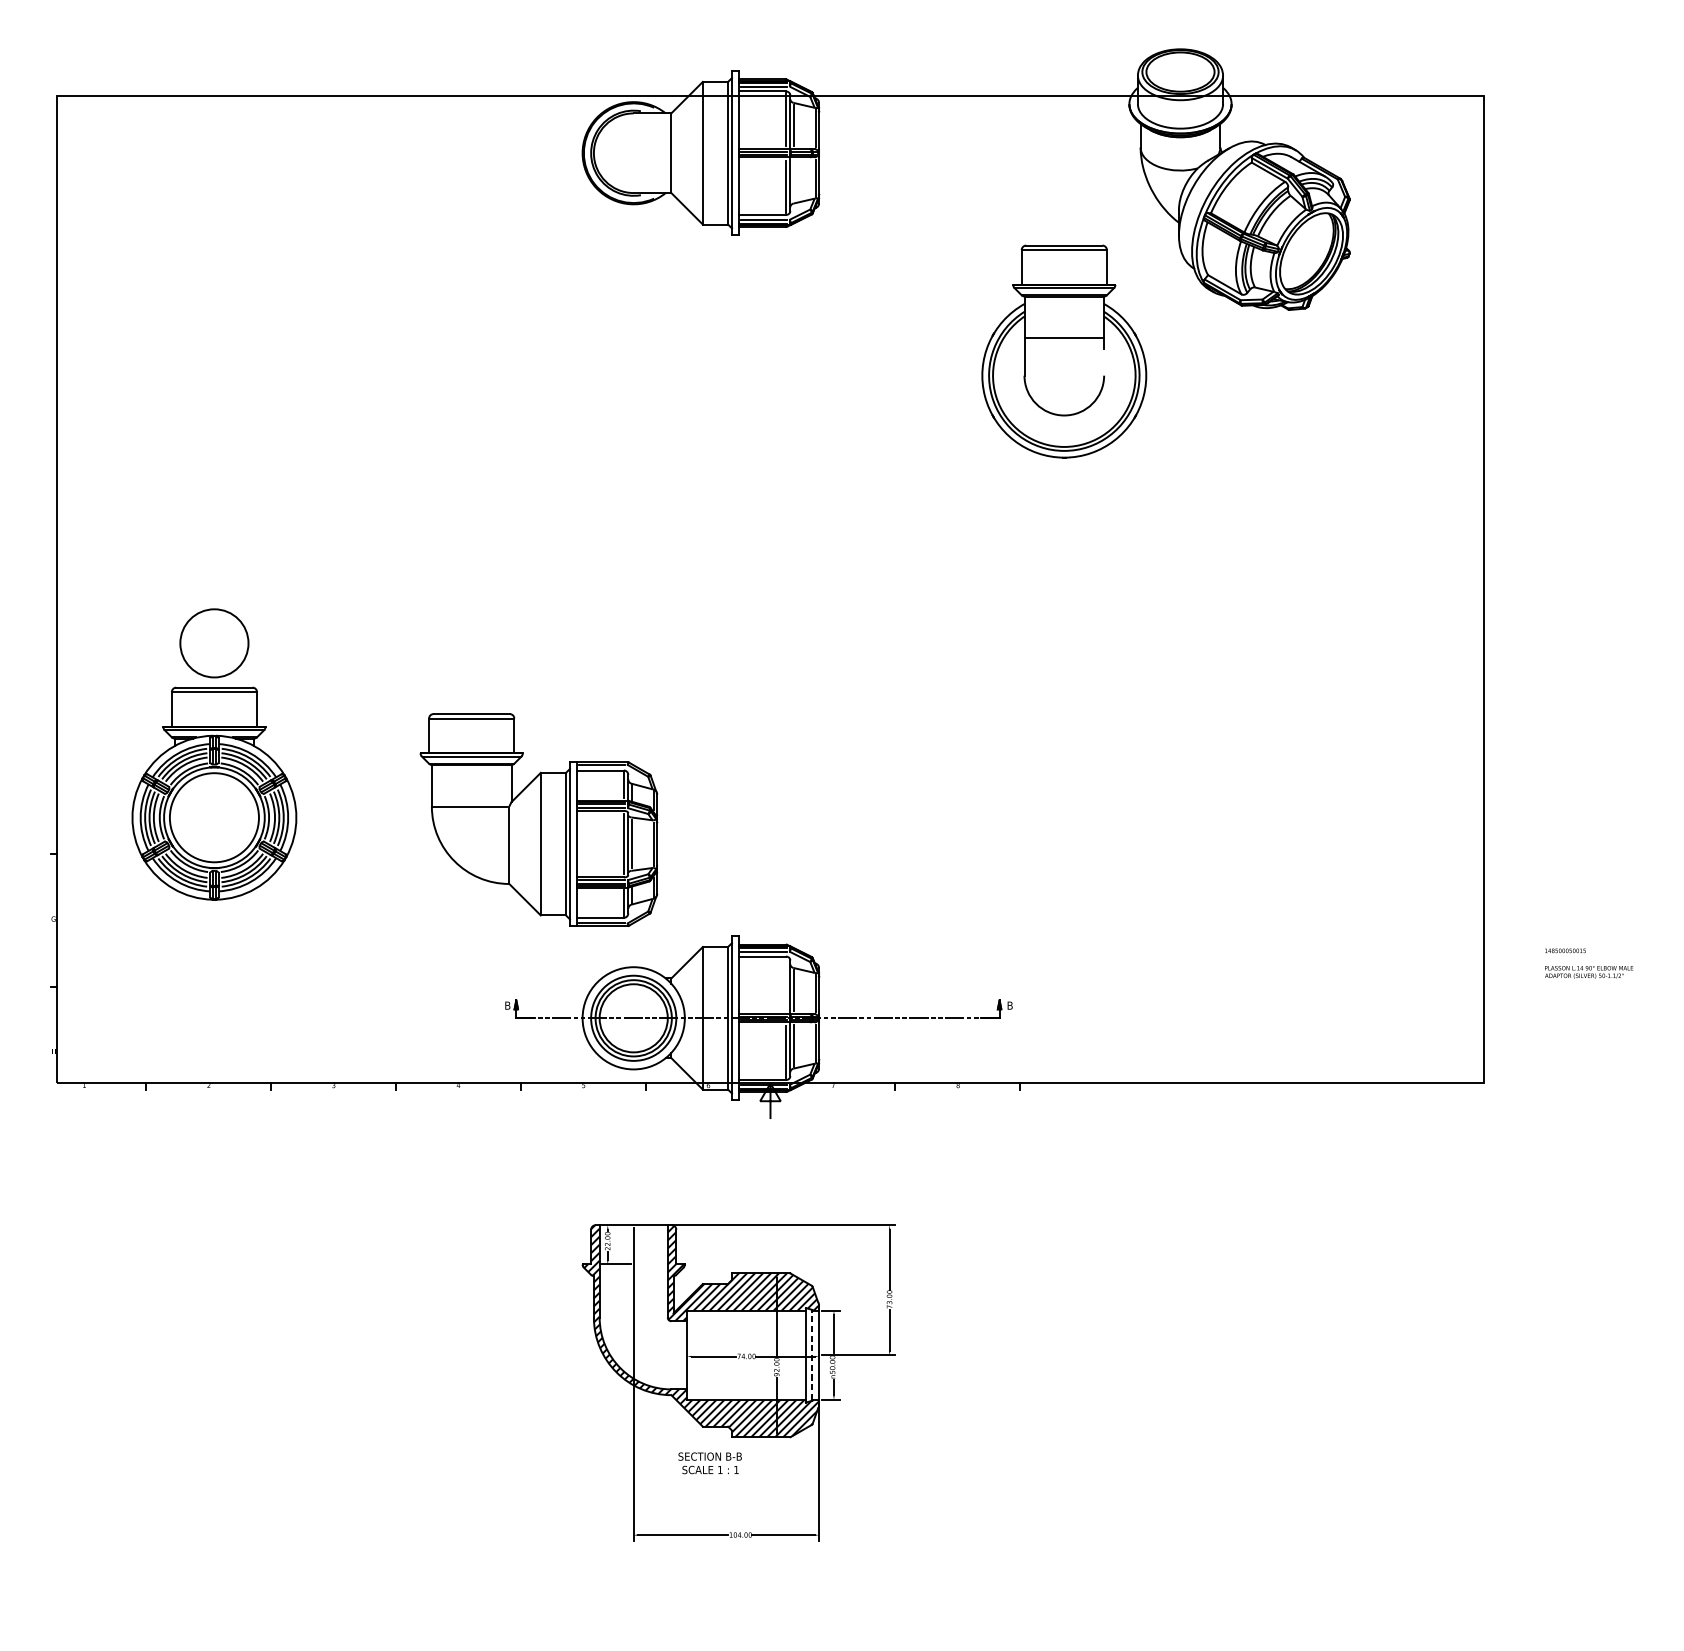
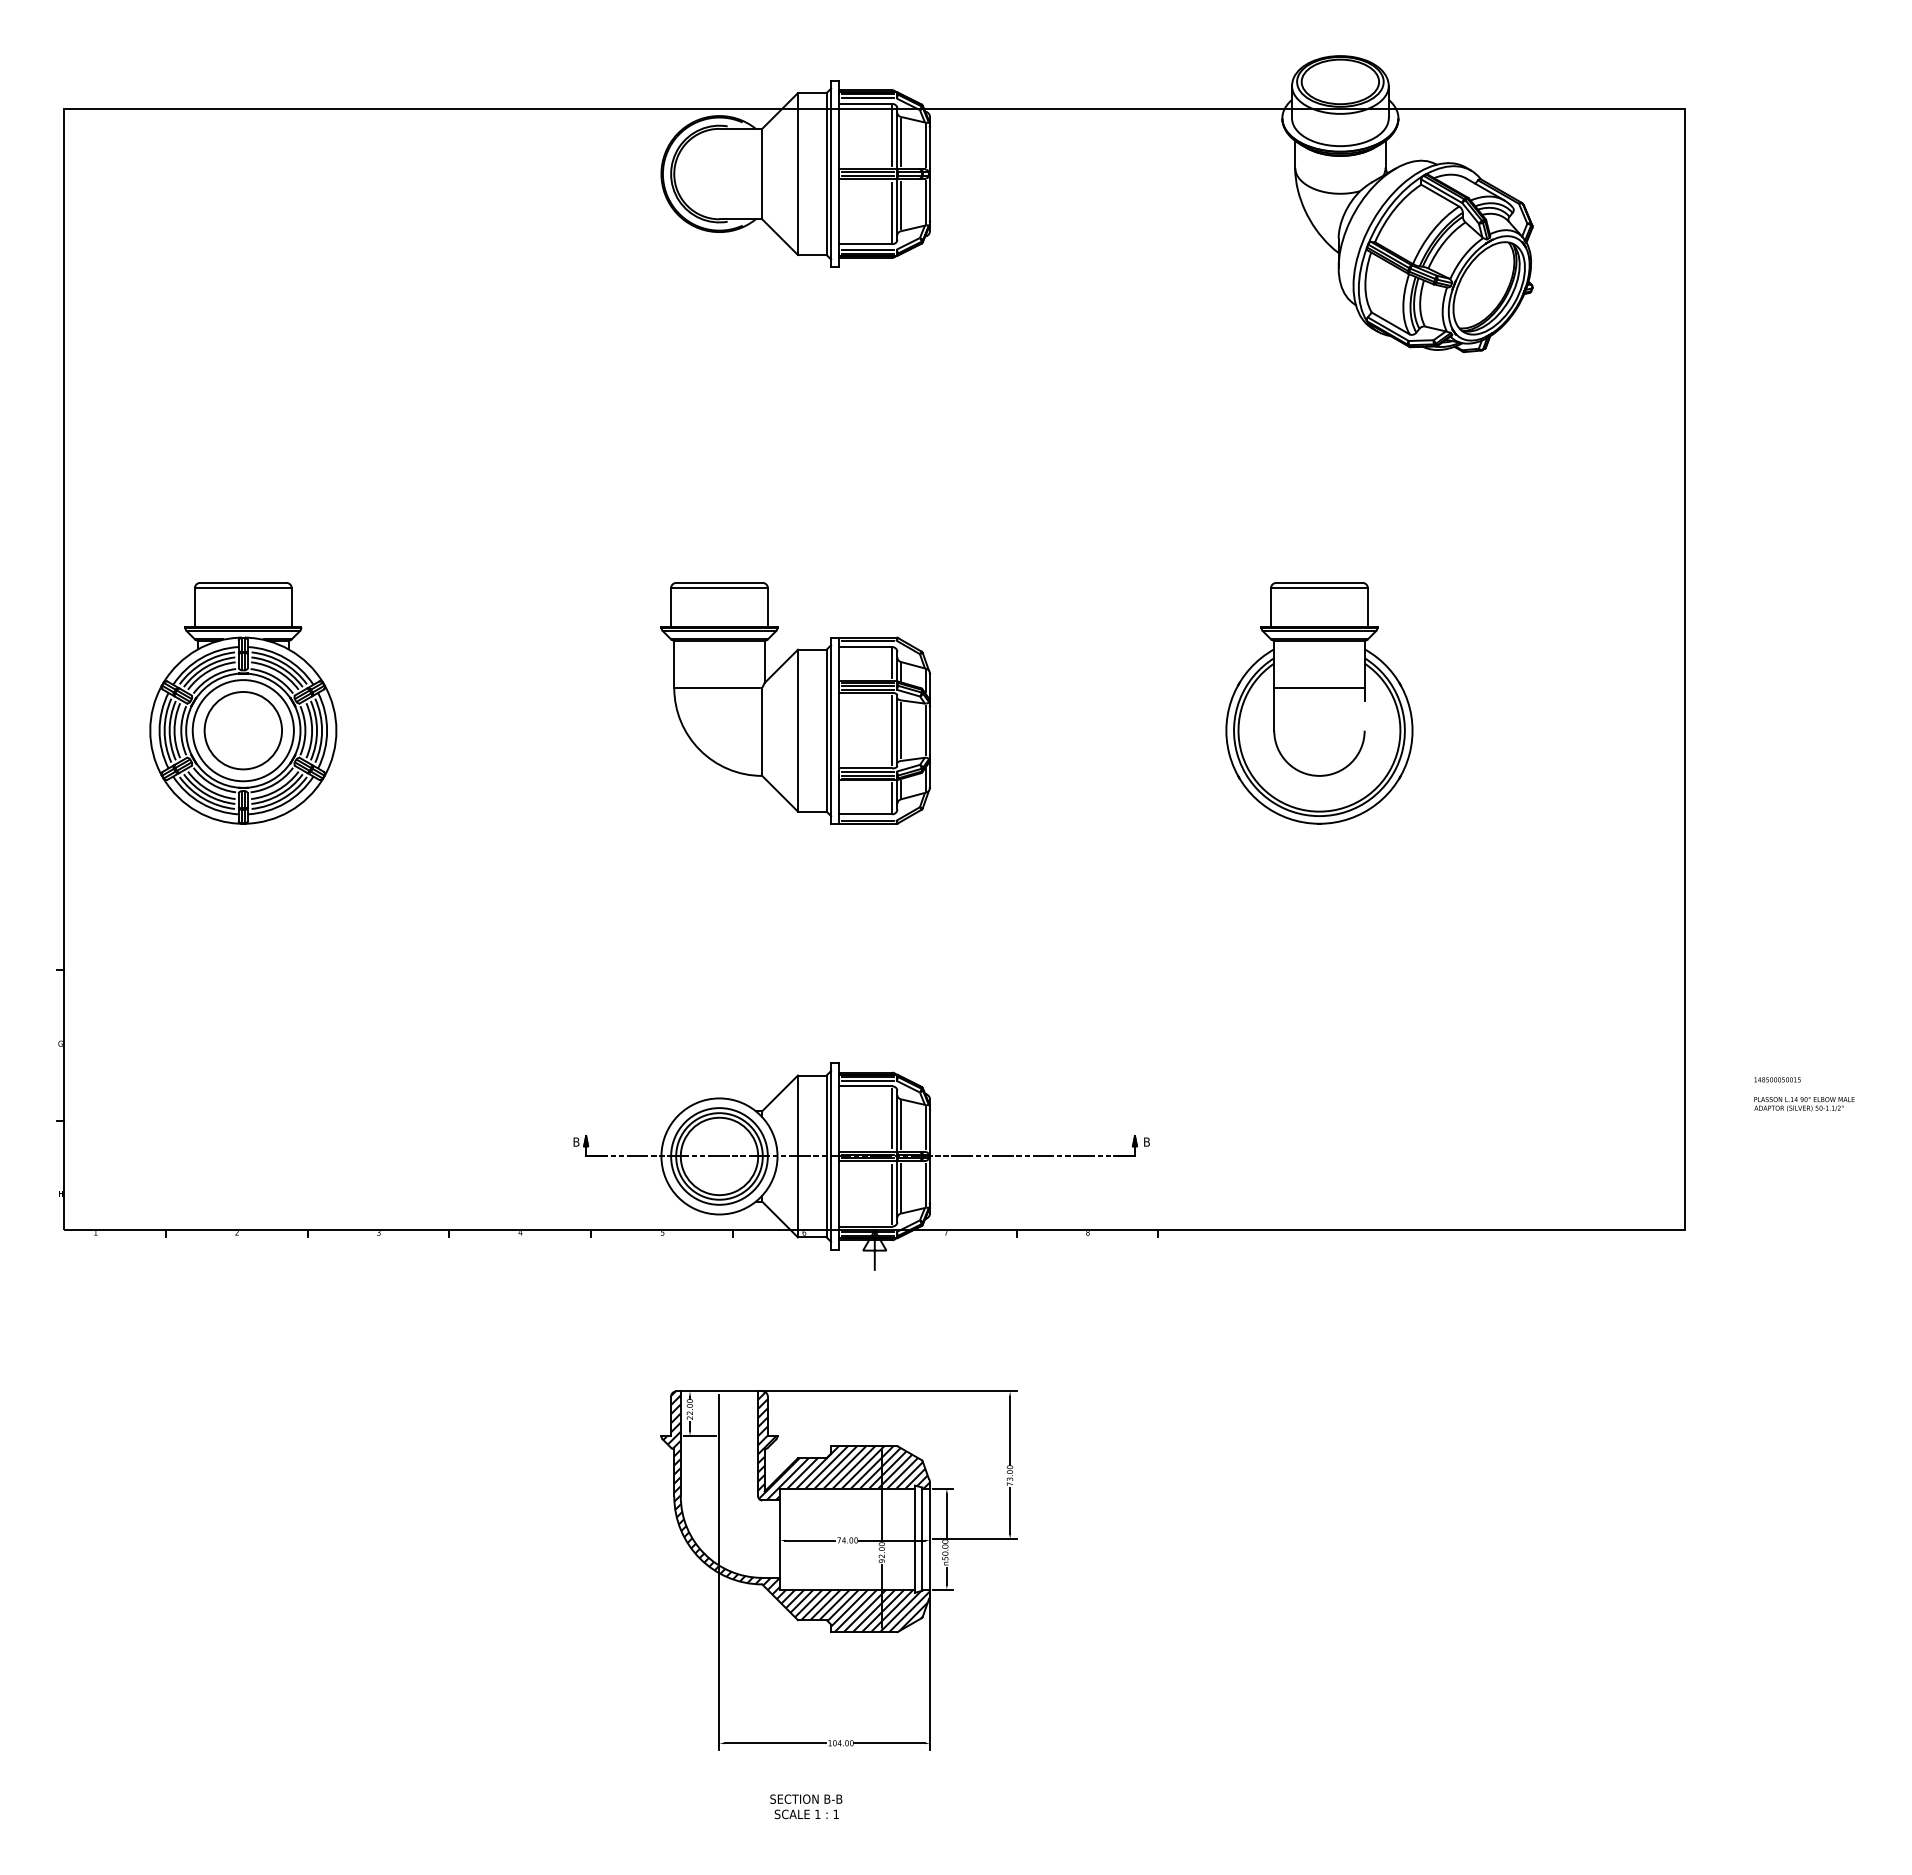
line: (794, 180) -> (901, 205), added
part: (1064, 351) -> (1319, 703), moved
part: (214, 793) -> (243, 703), moved
part: (538, 820) -> (795, 703), moved
line: (786, 984) -> (892, 1117), added
line: (812, 1355) -> (922, 1539), dashed -> solid
text: (710, 1463) -> (806, 1806), moved

